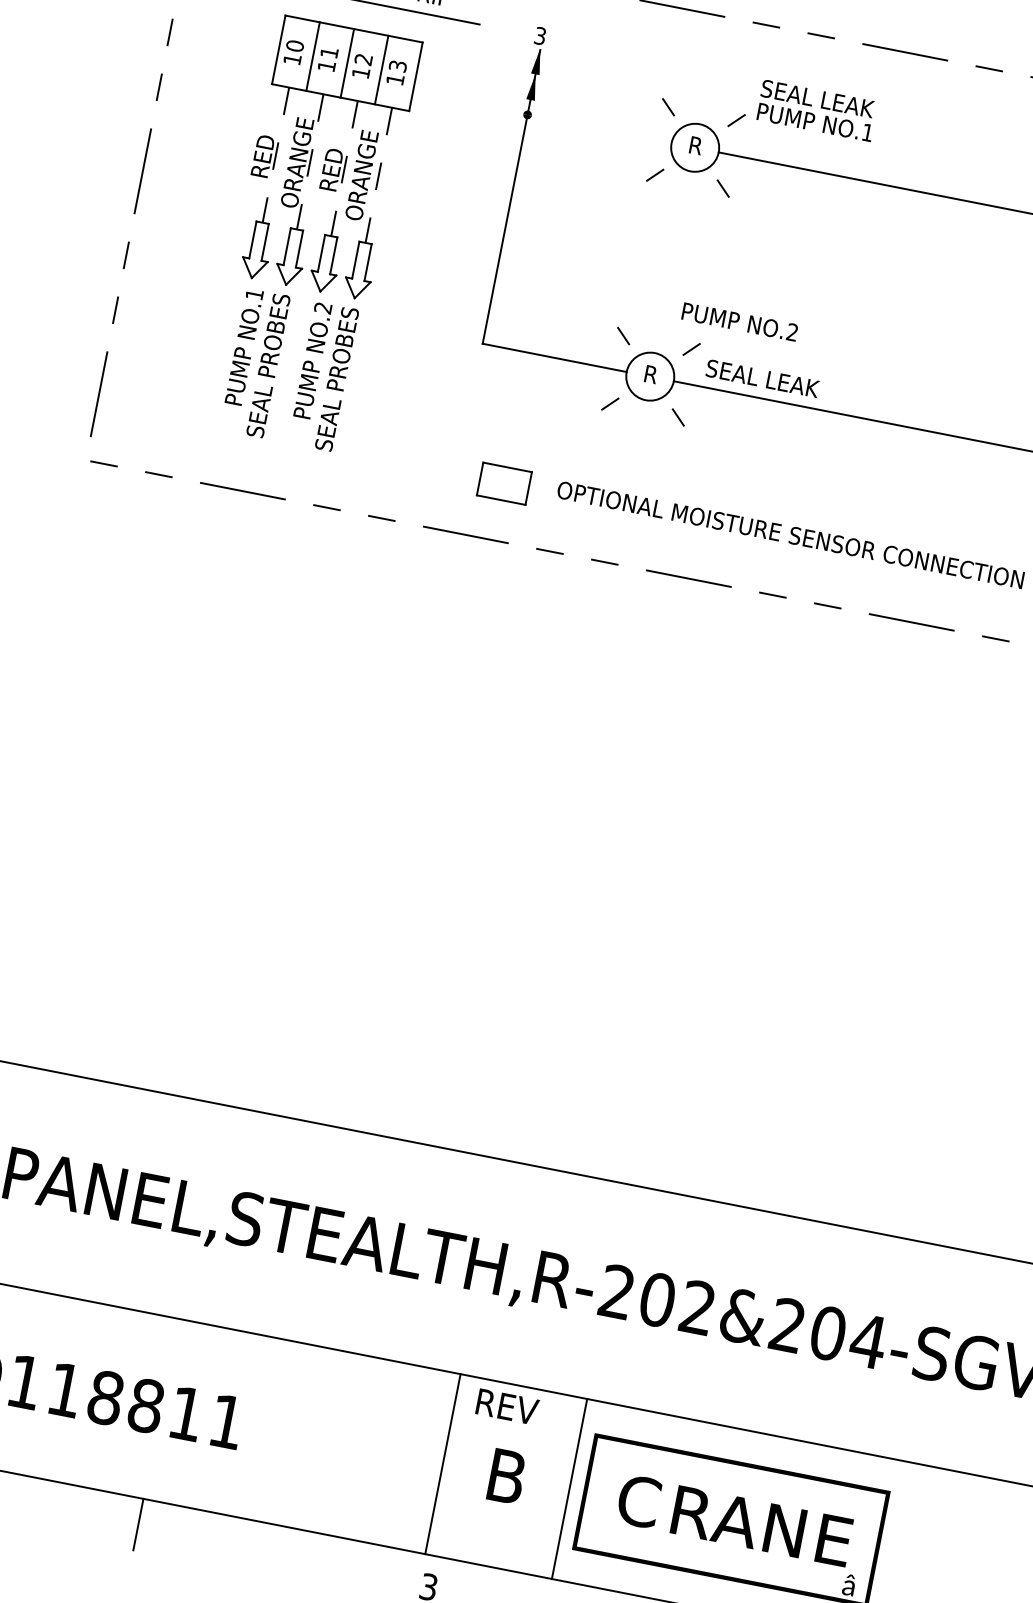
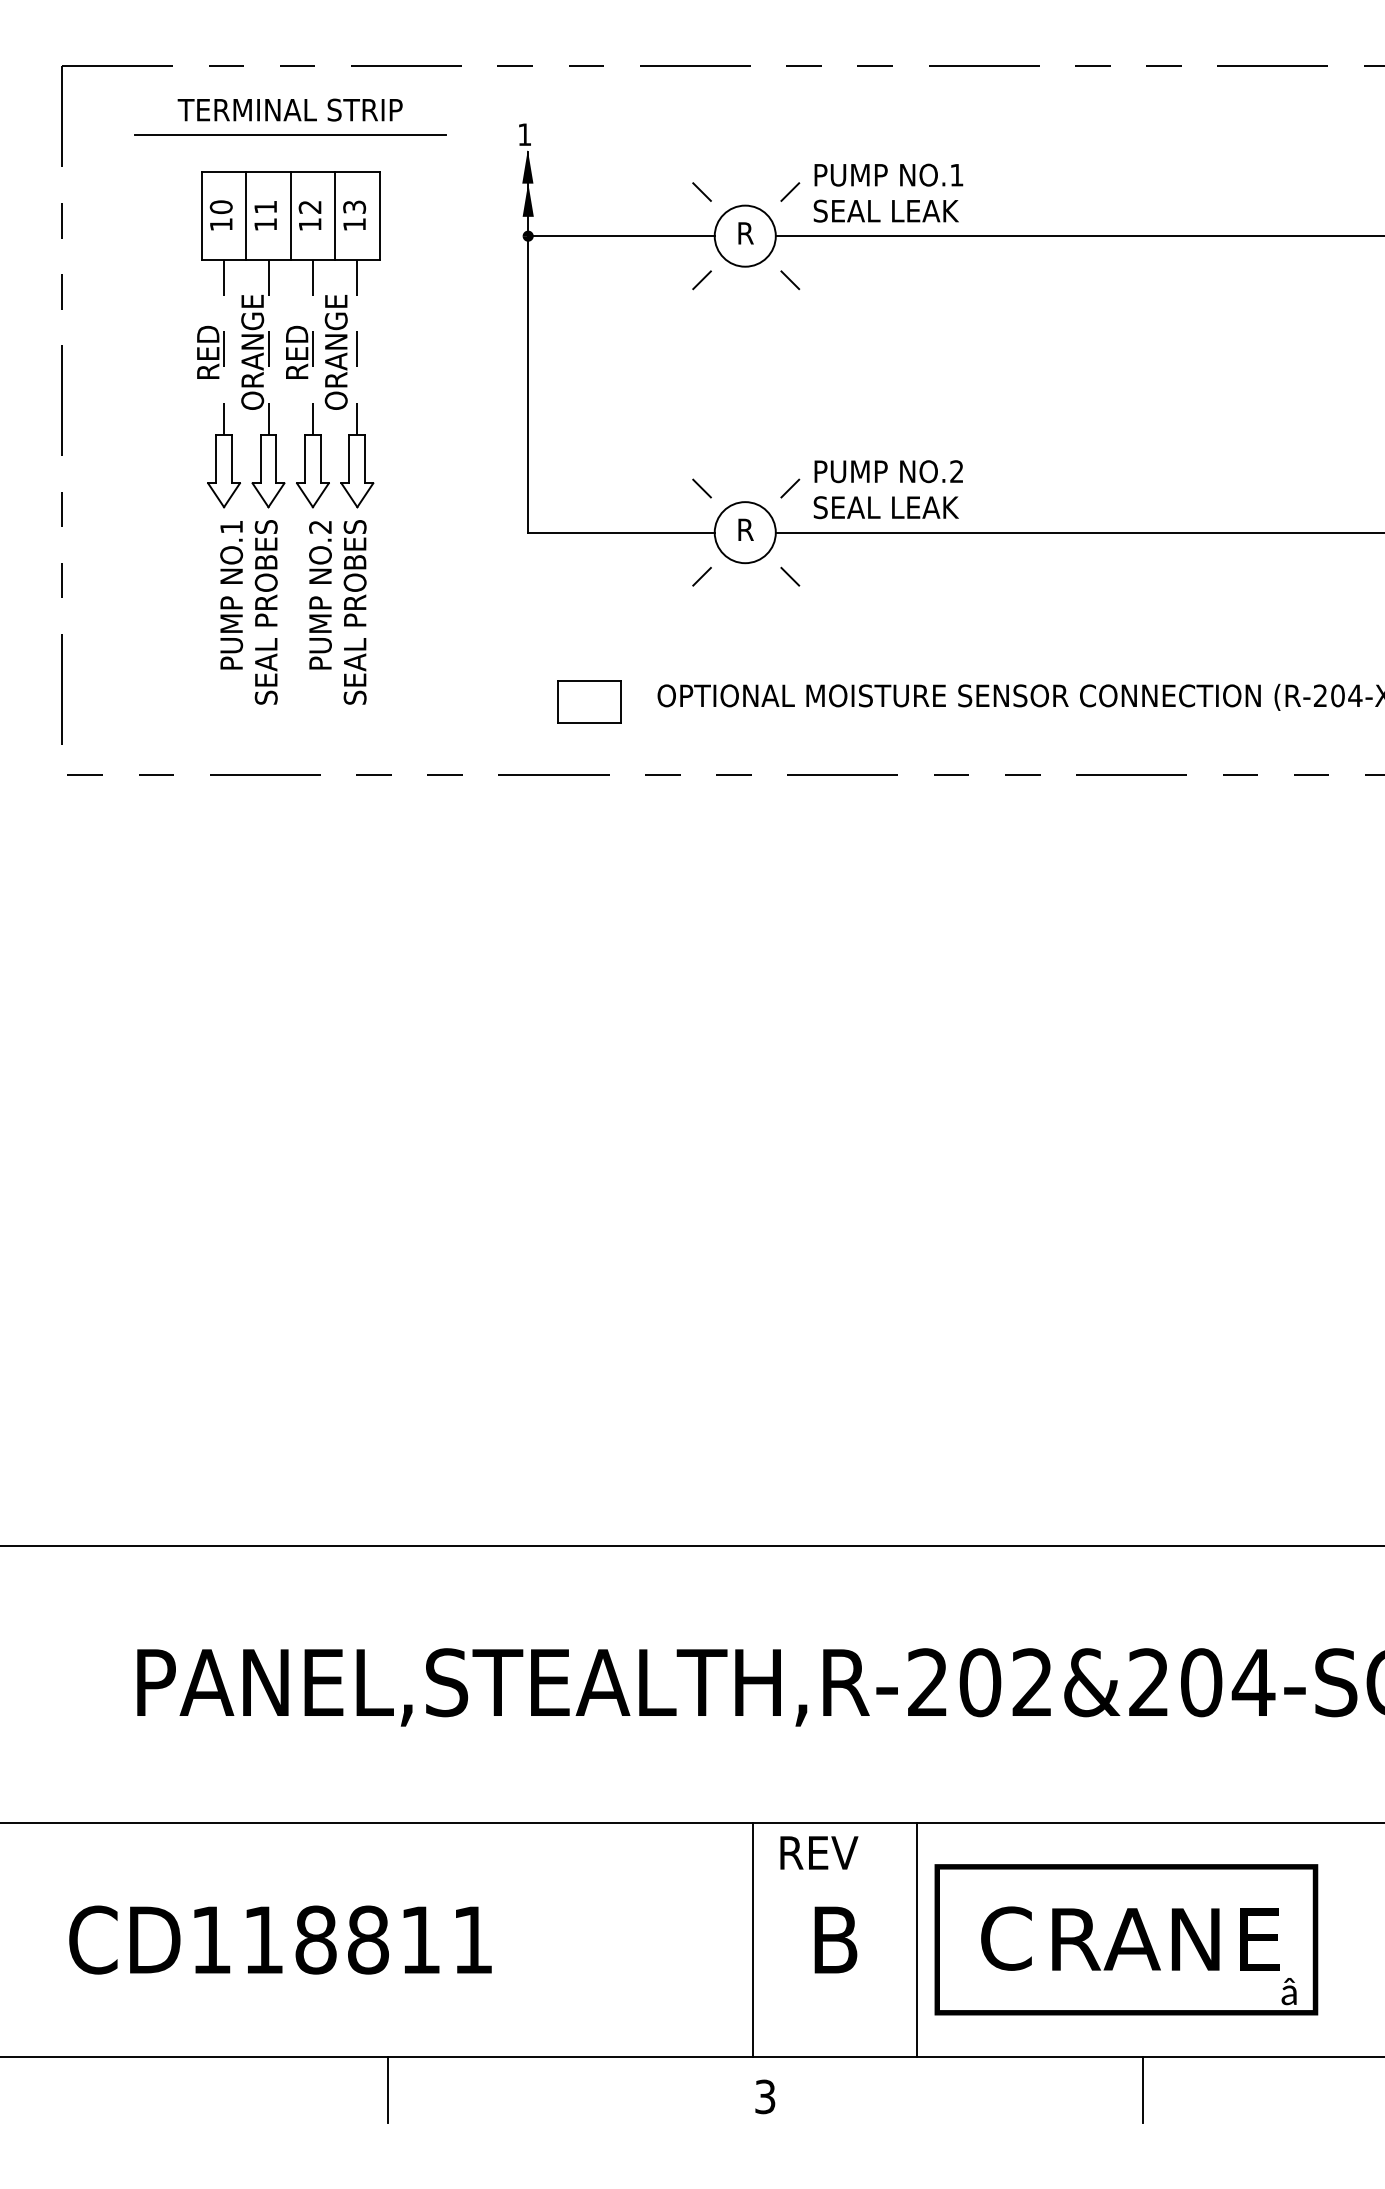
text: (540, 35) -> (524, 134), 3 -> 1
text: (817, 98) -> (885, 210), moved
line: (599, 129) -> (621, 236), added
text: (739, 321) -> (888, 471), moved

